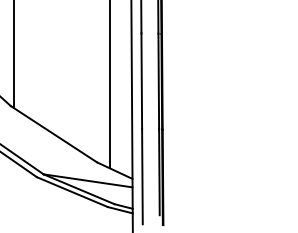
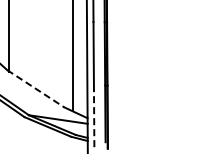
line: (53, 133) -> (35, 88), solid -> dashed
line: (142, 176) -> (94, 116), solid -> dashed

